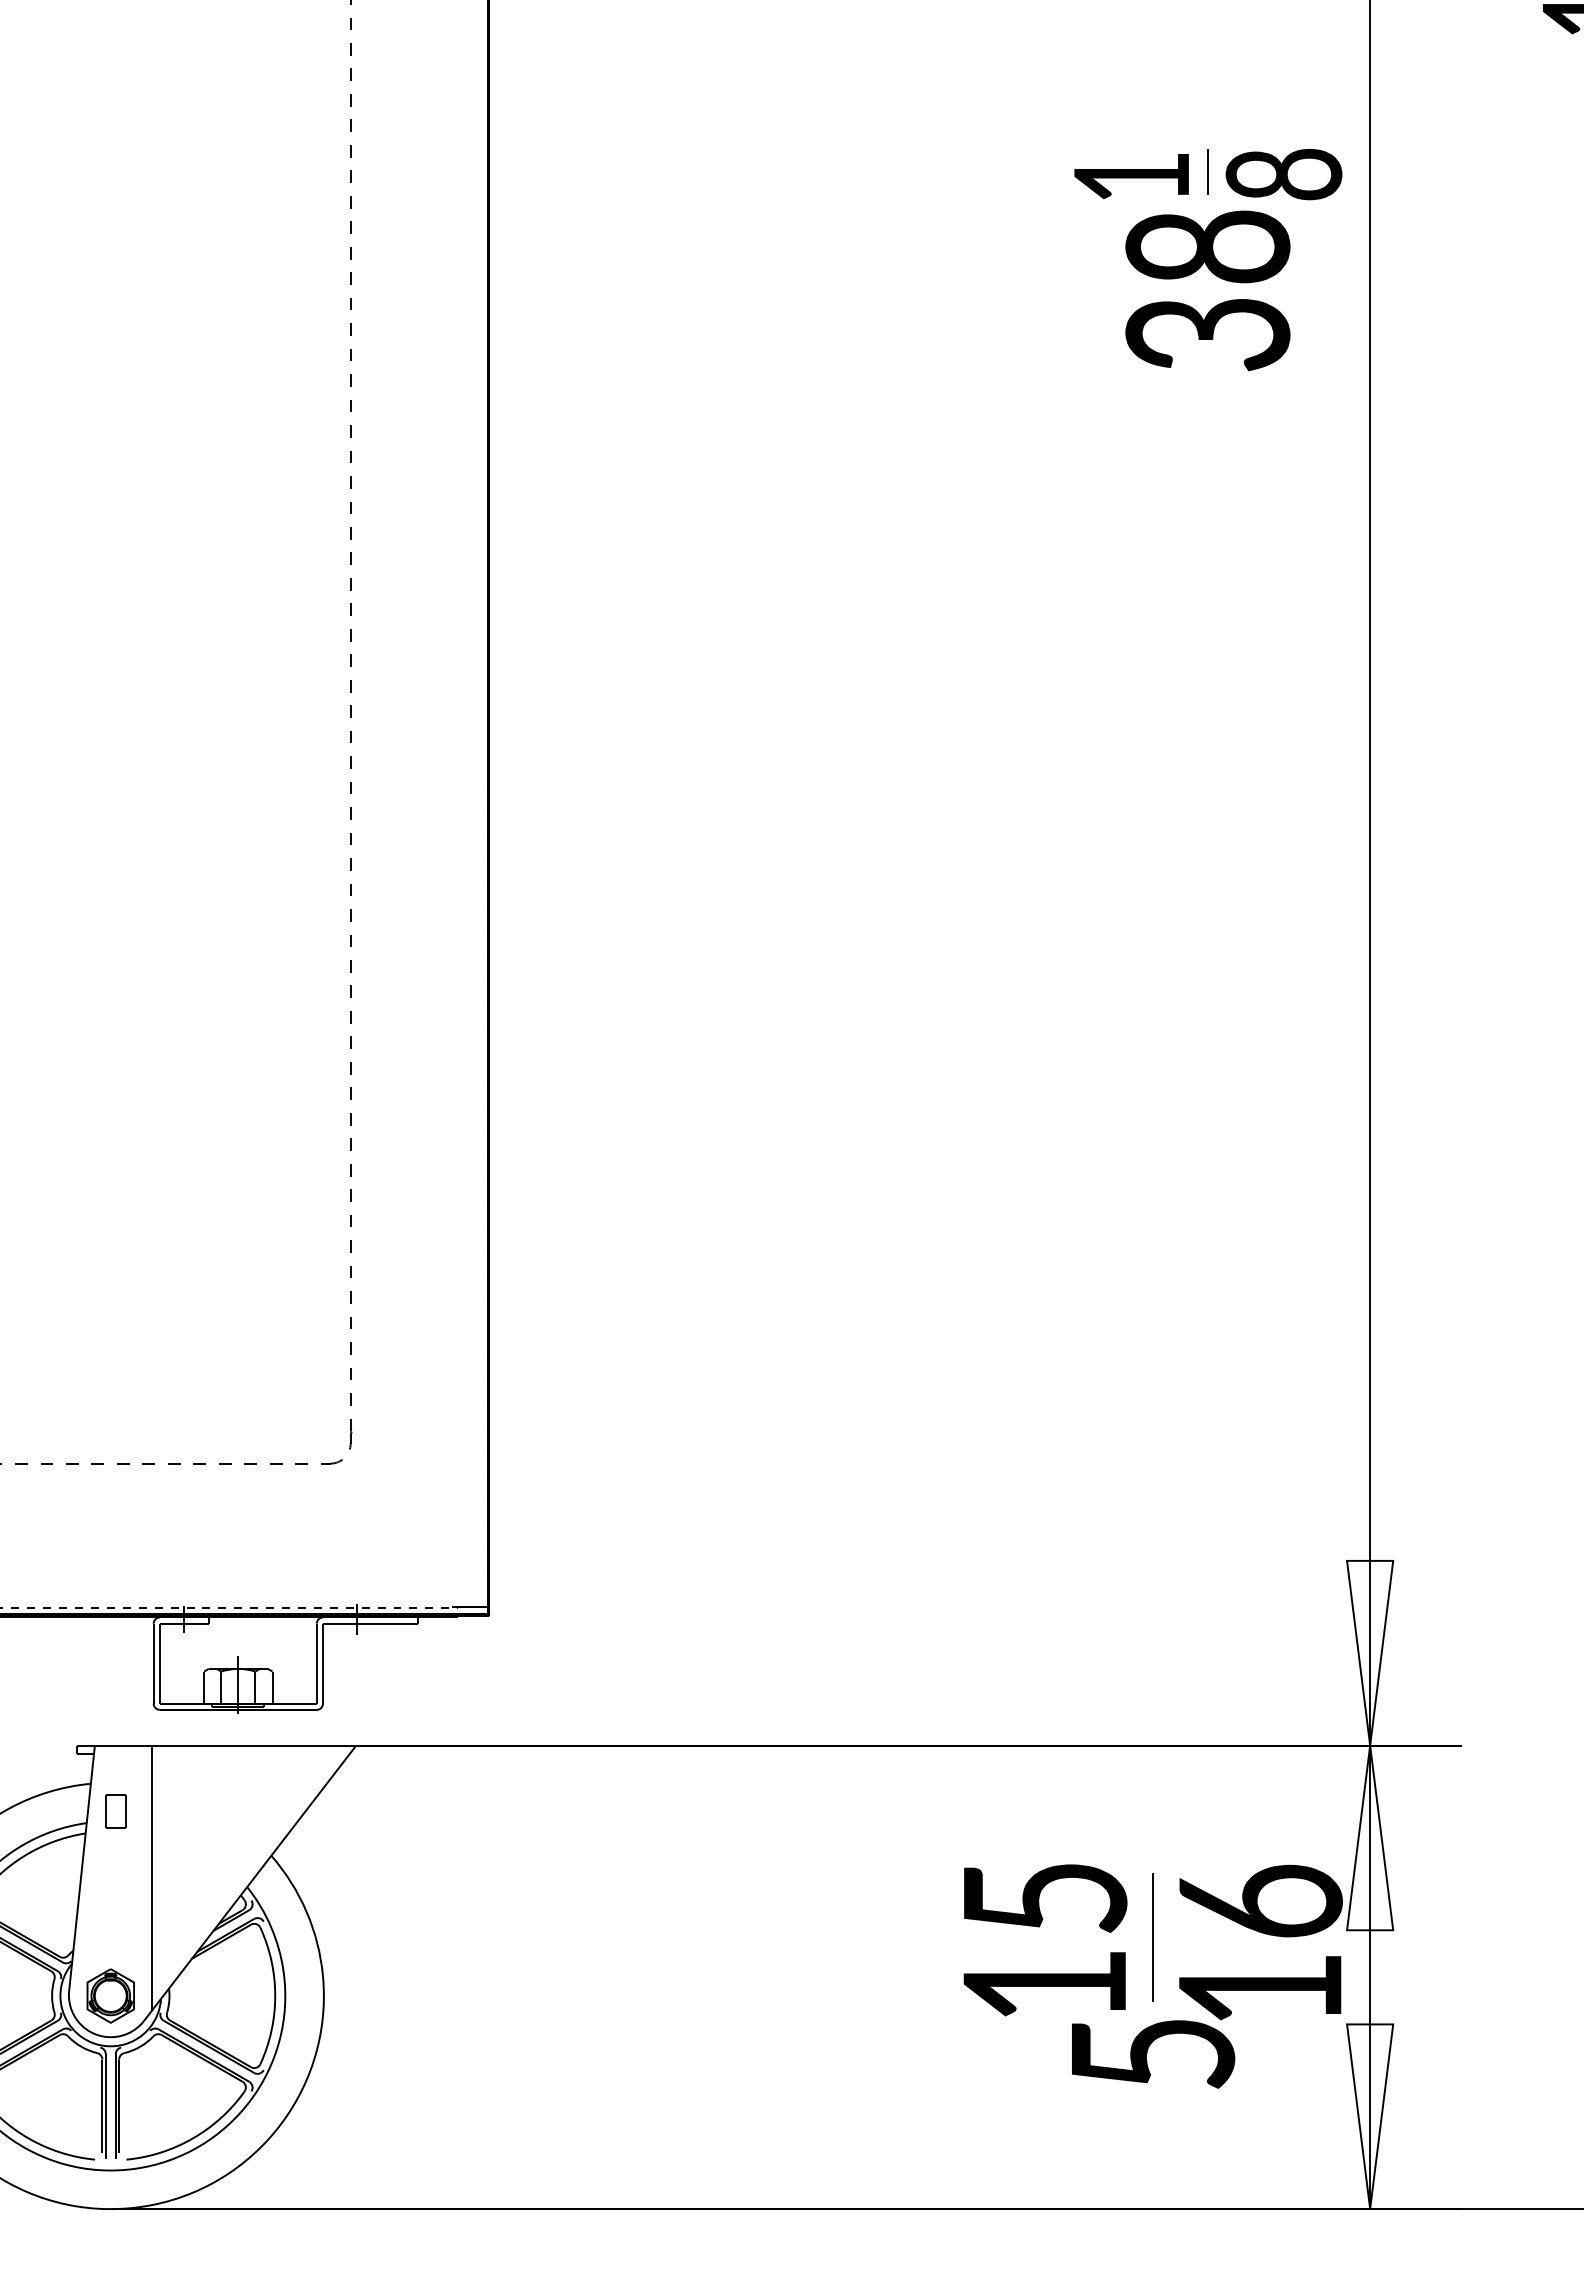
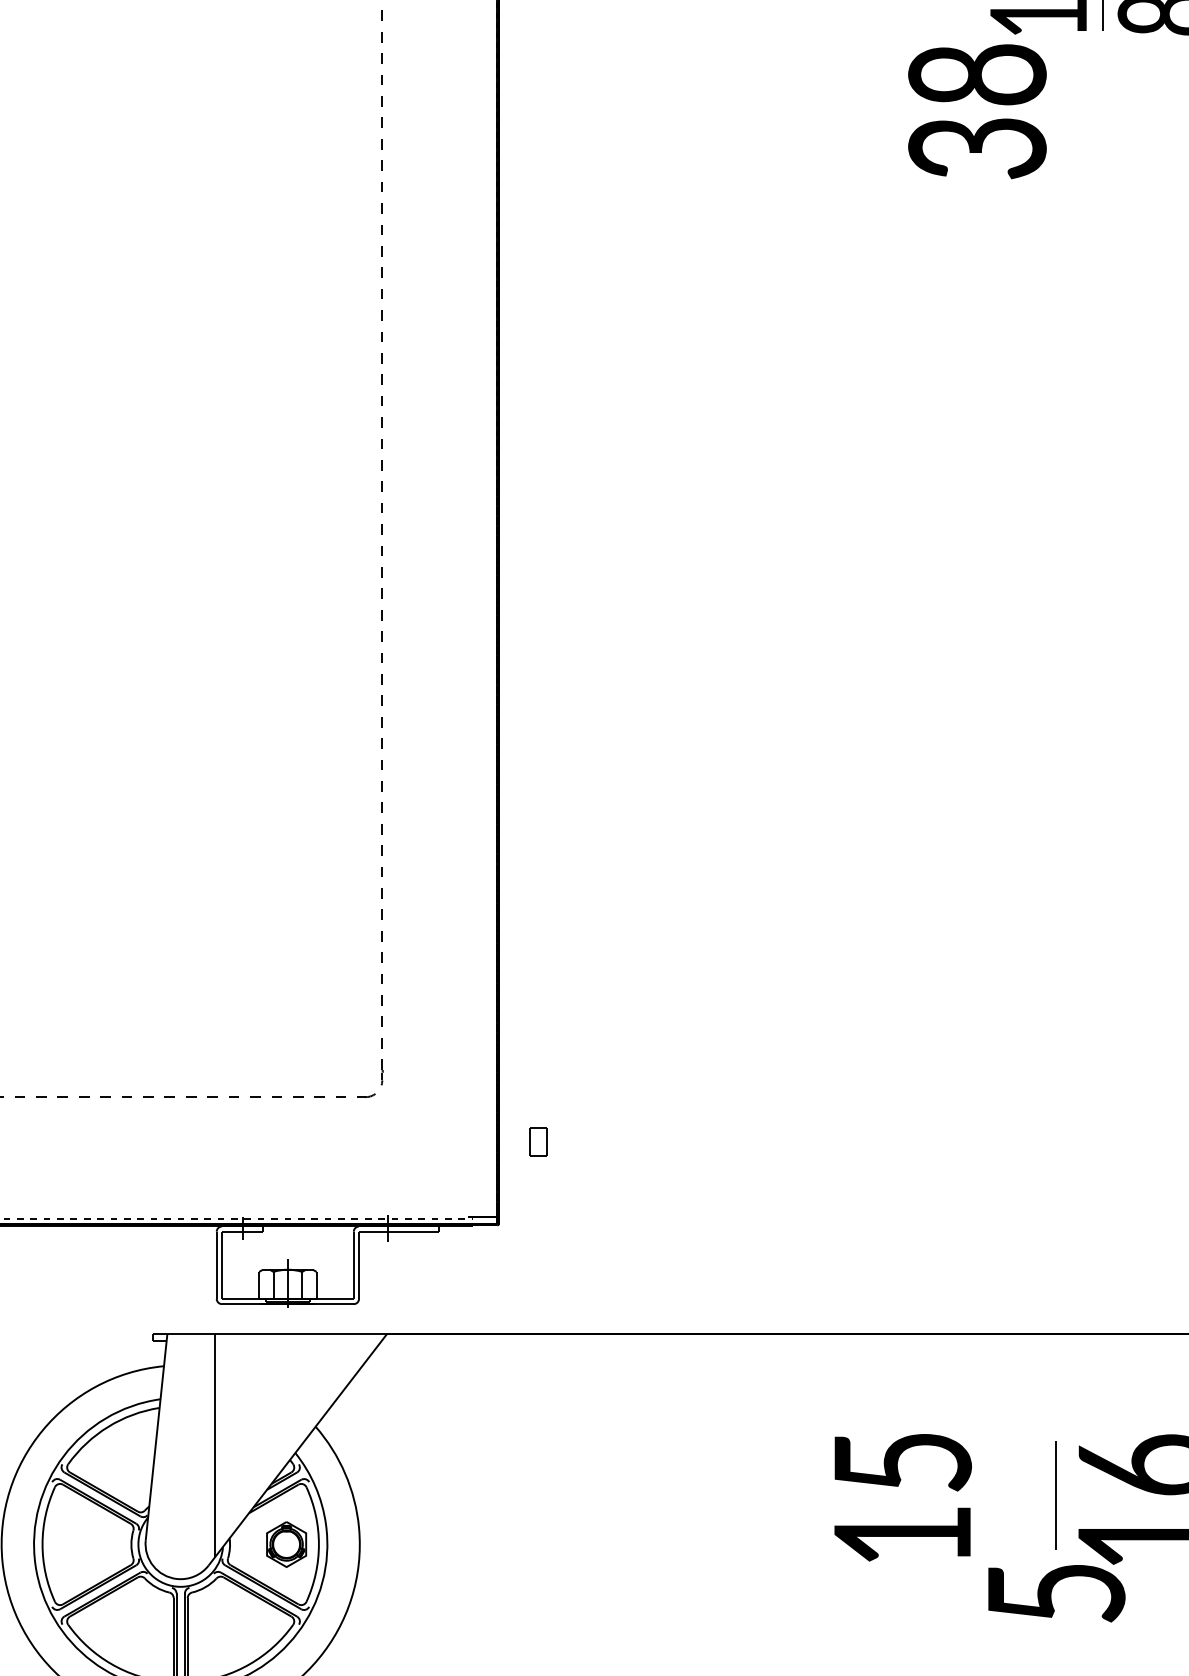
text: (1207, 290) -> (977, 111), moved
part: (115, 1811) -> (537, 1142), moved
text: (1045, 1940) -> (903, 1497), moved
part: (110, 1995) -> (286, 1544), moved

